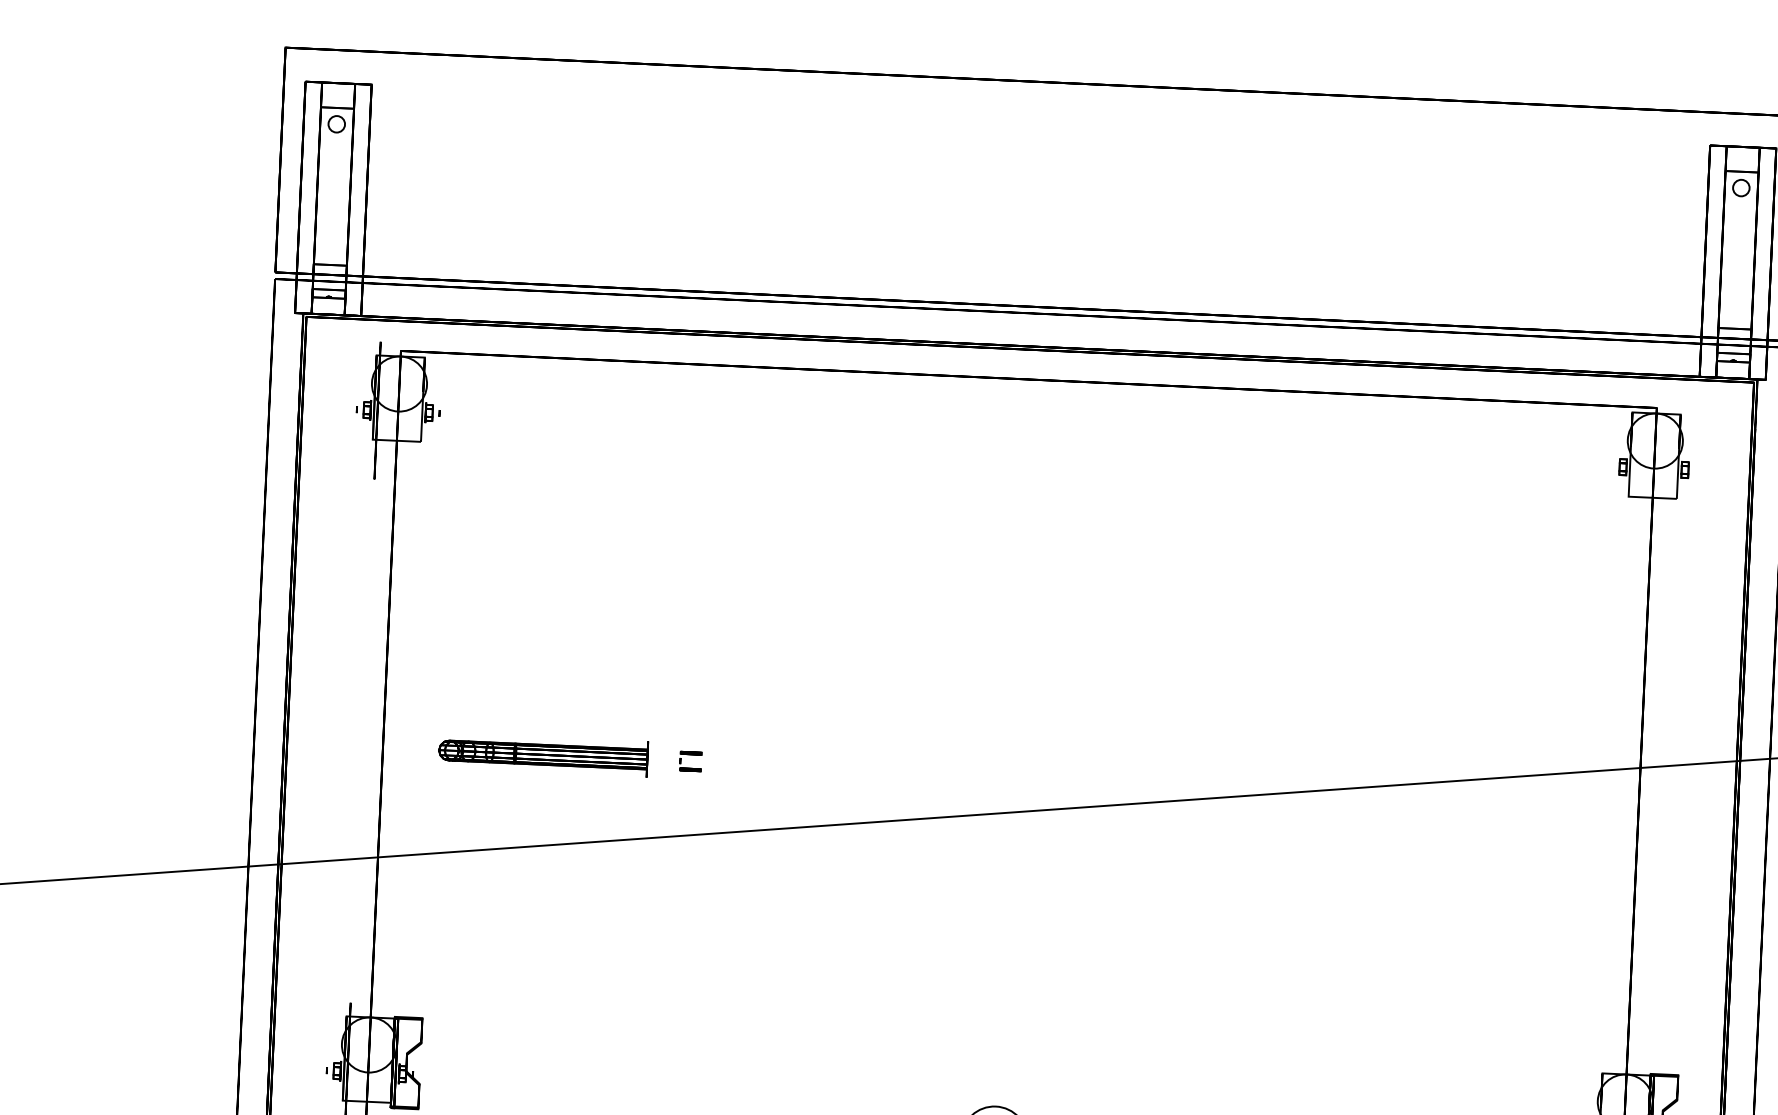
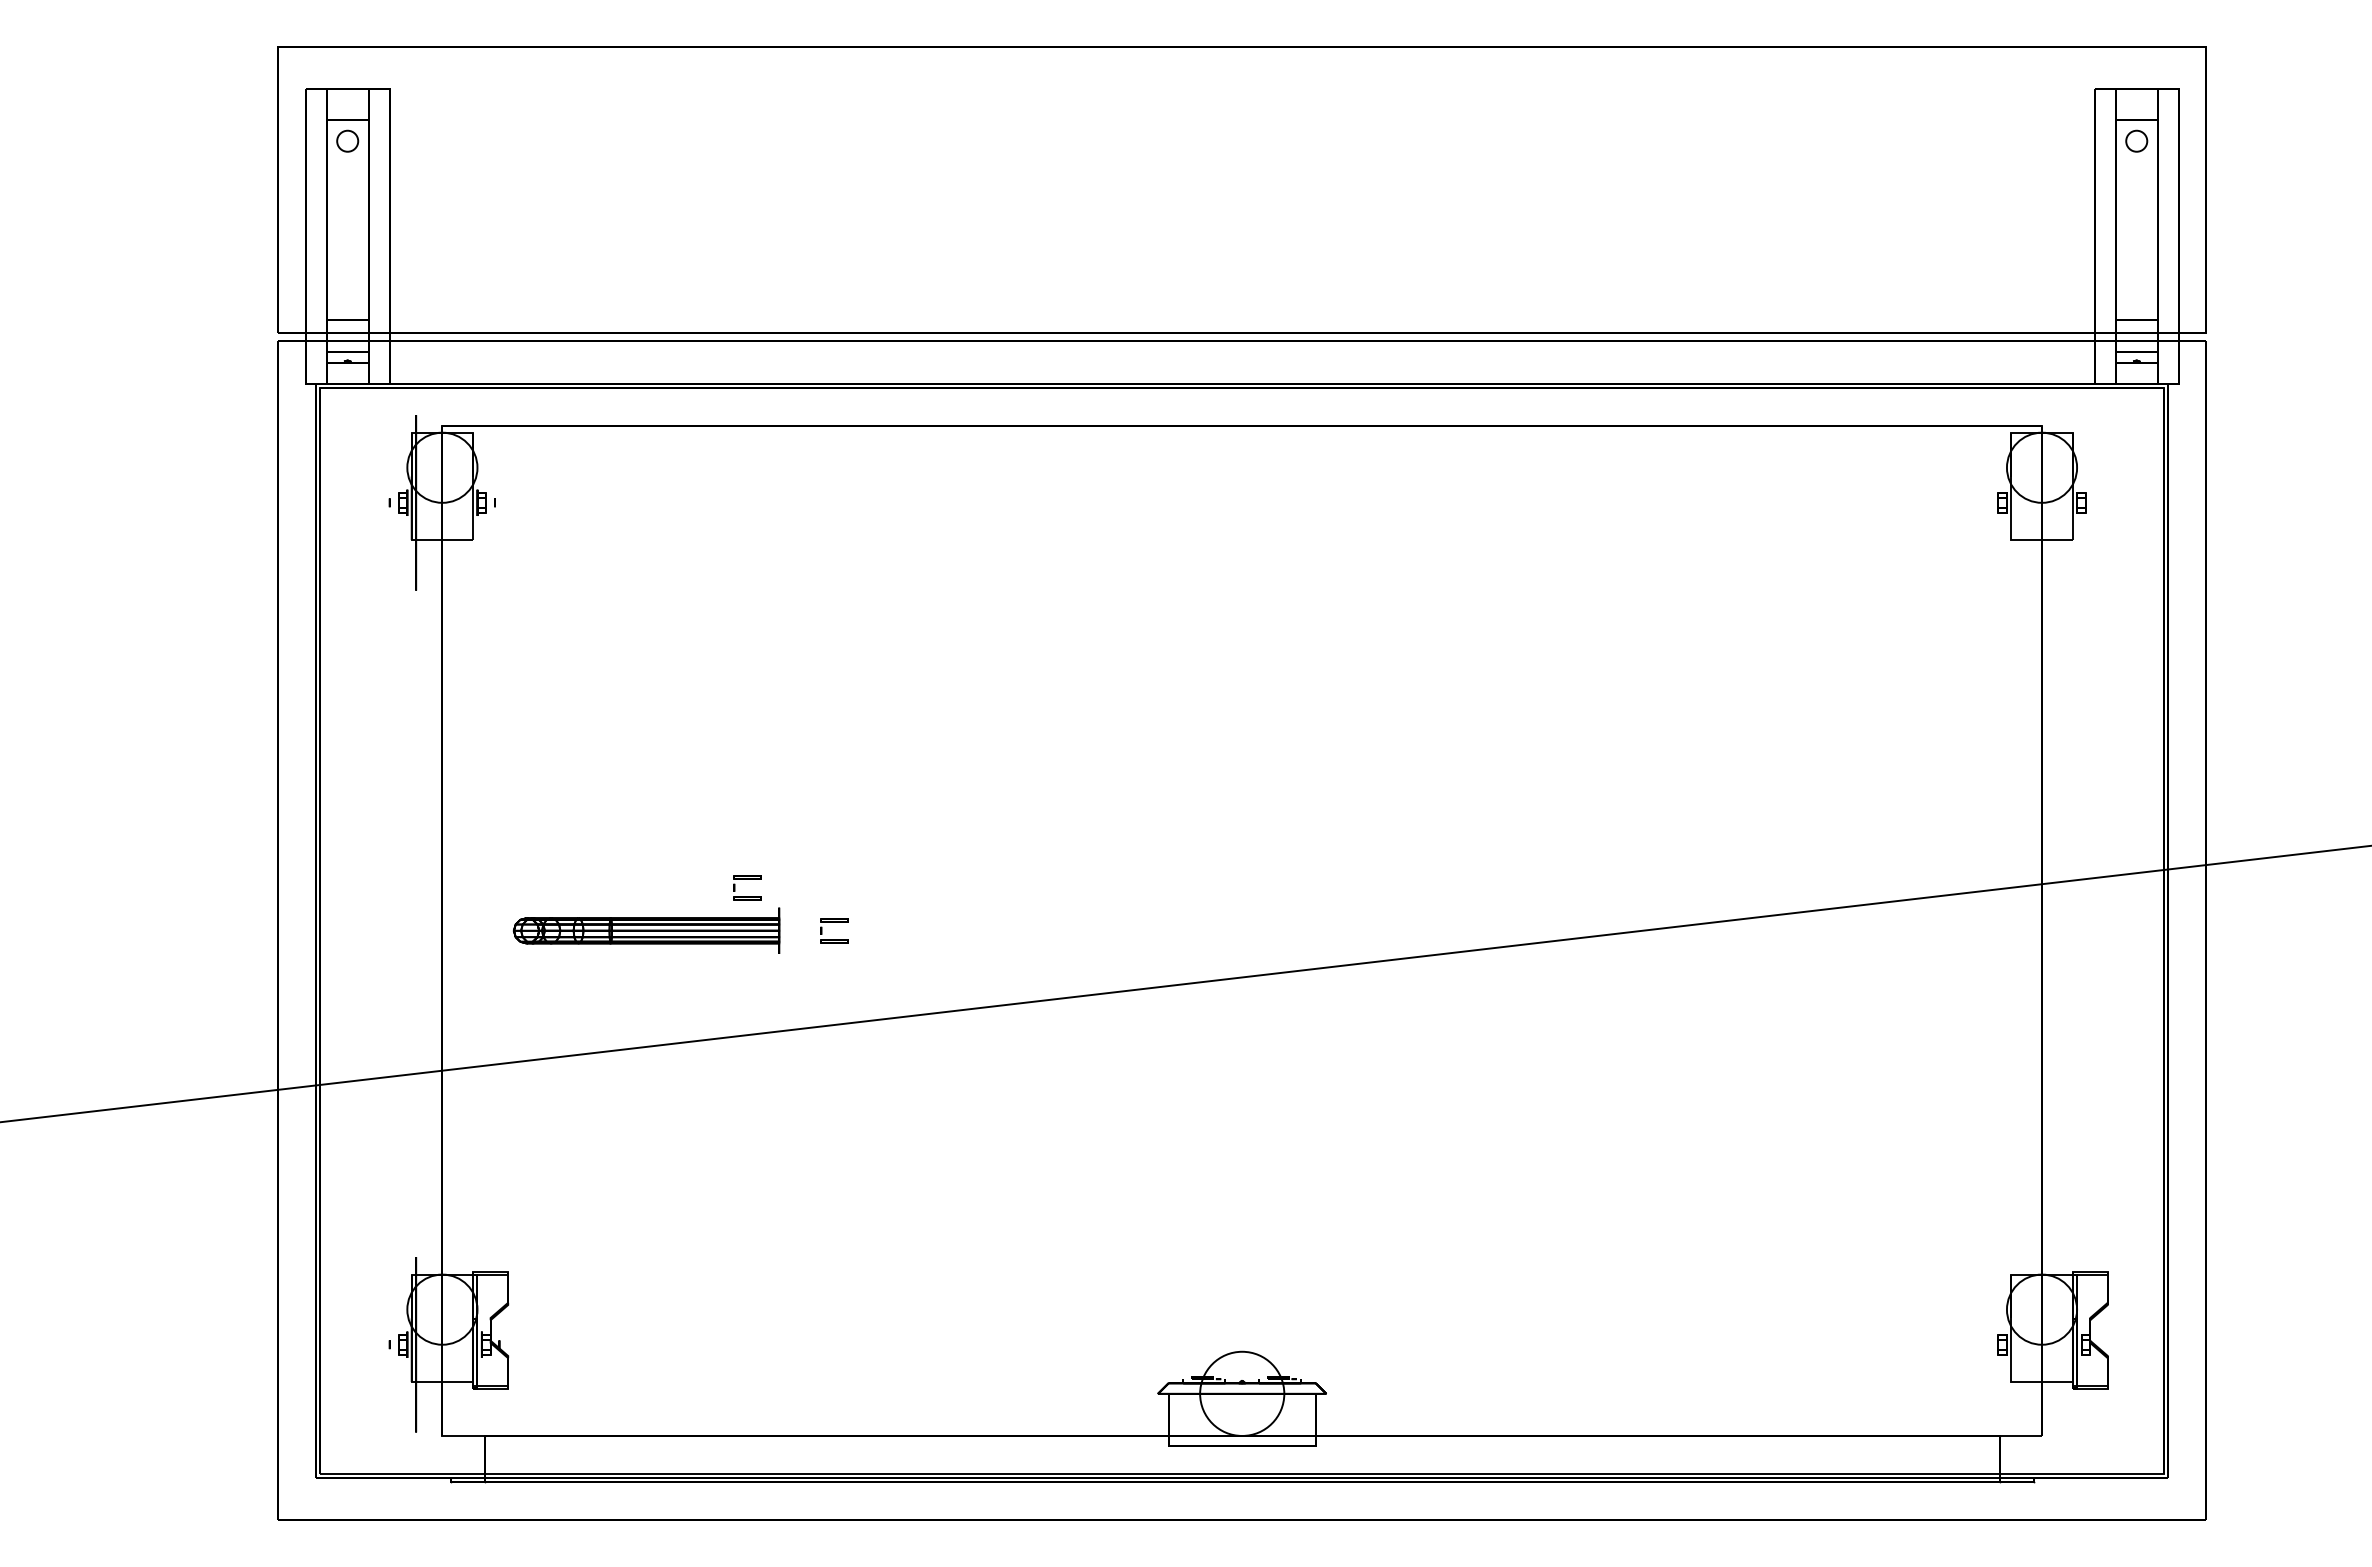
part: (624, 718) -> (747, 879), added

